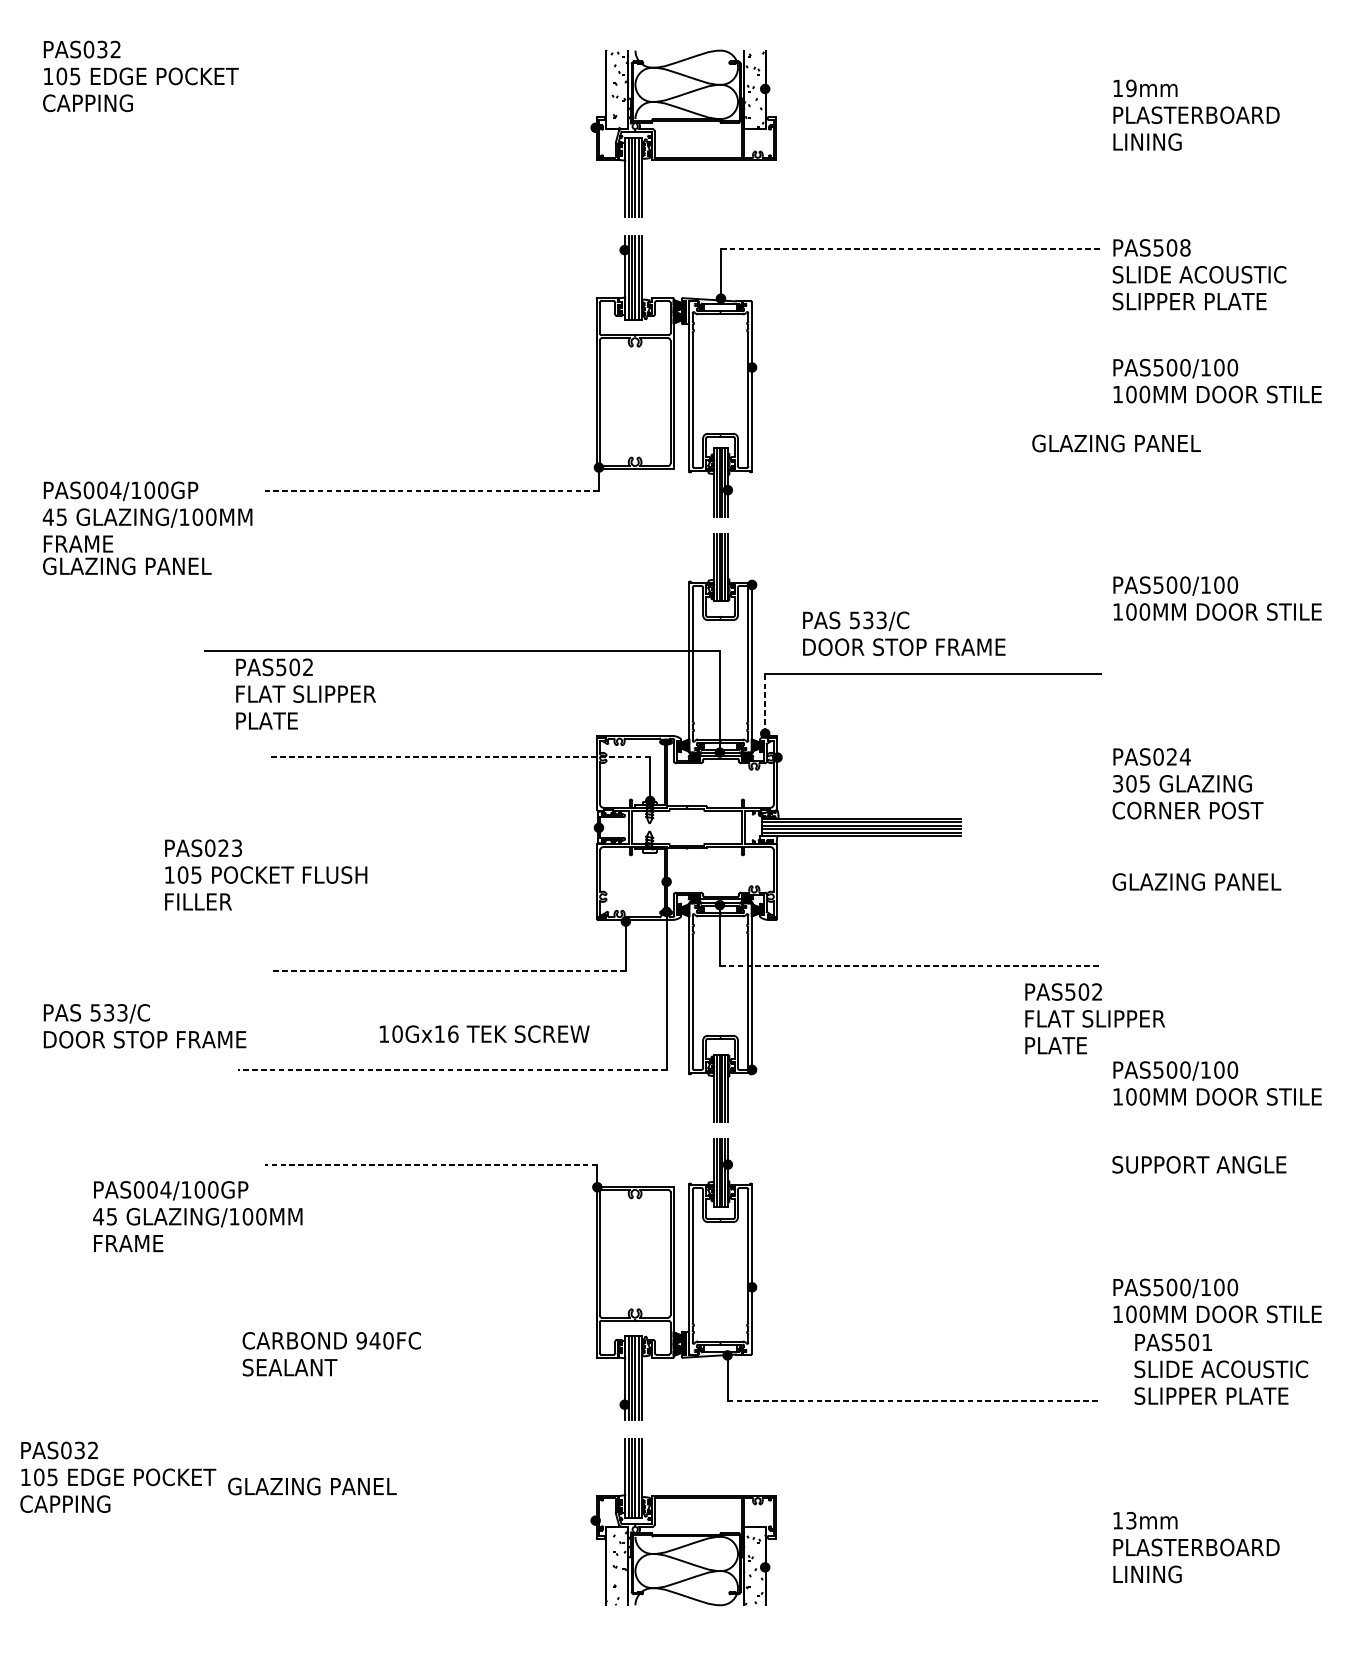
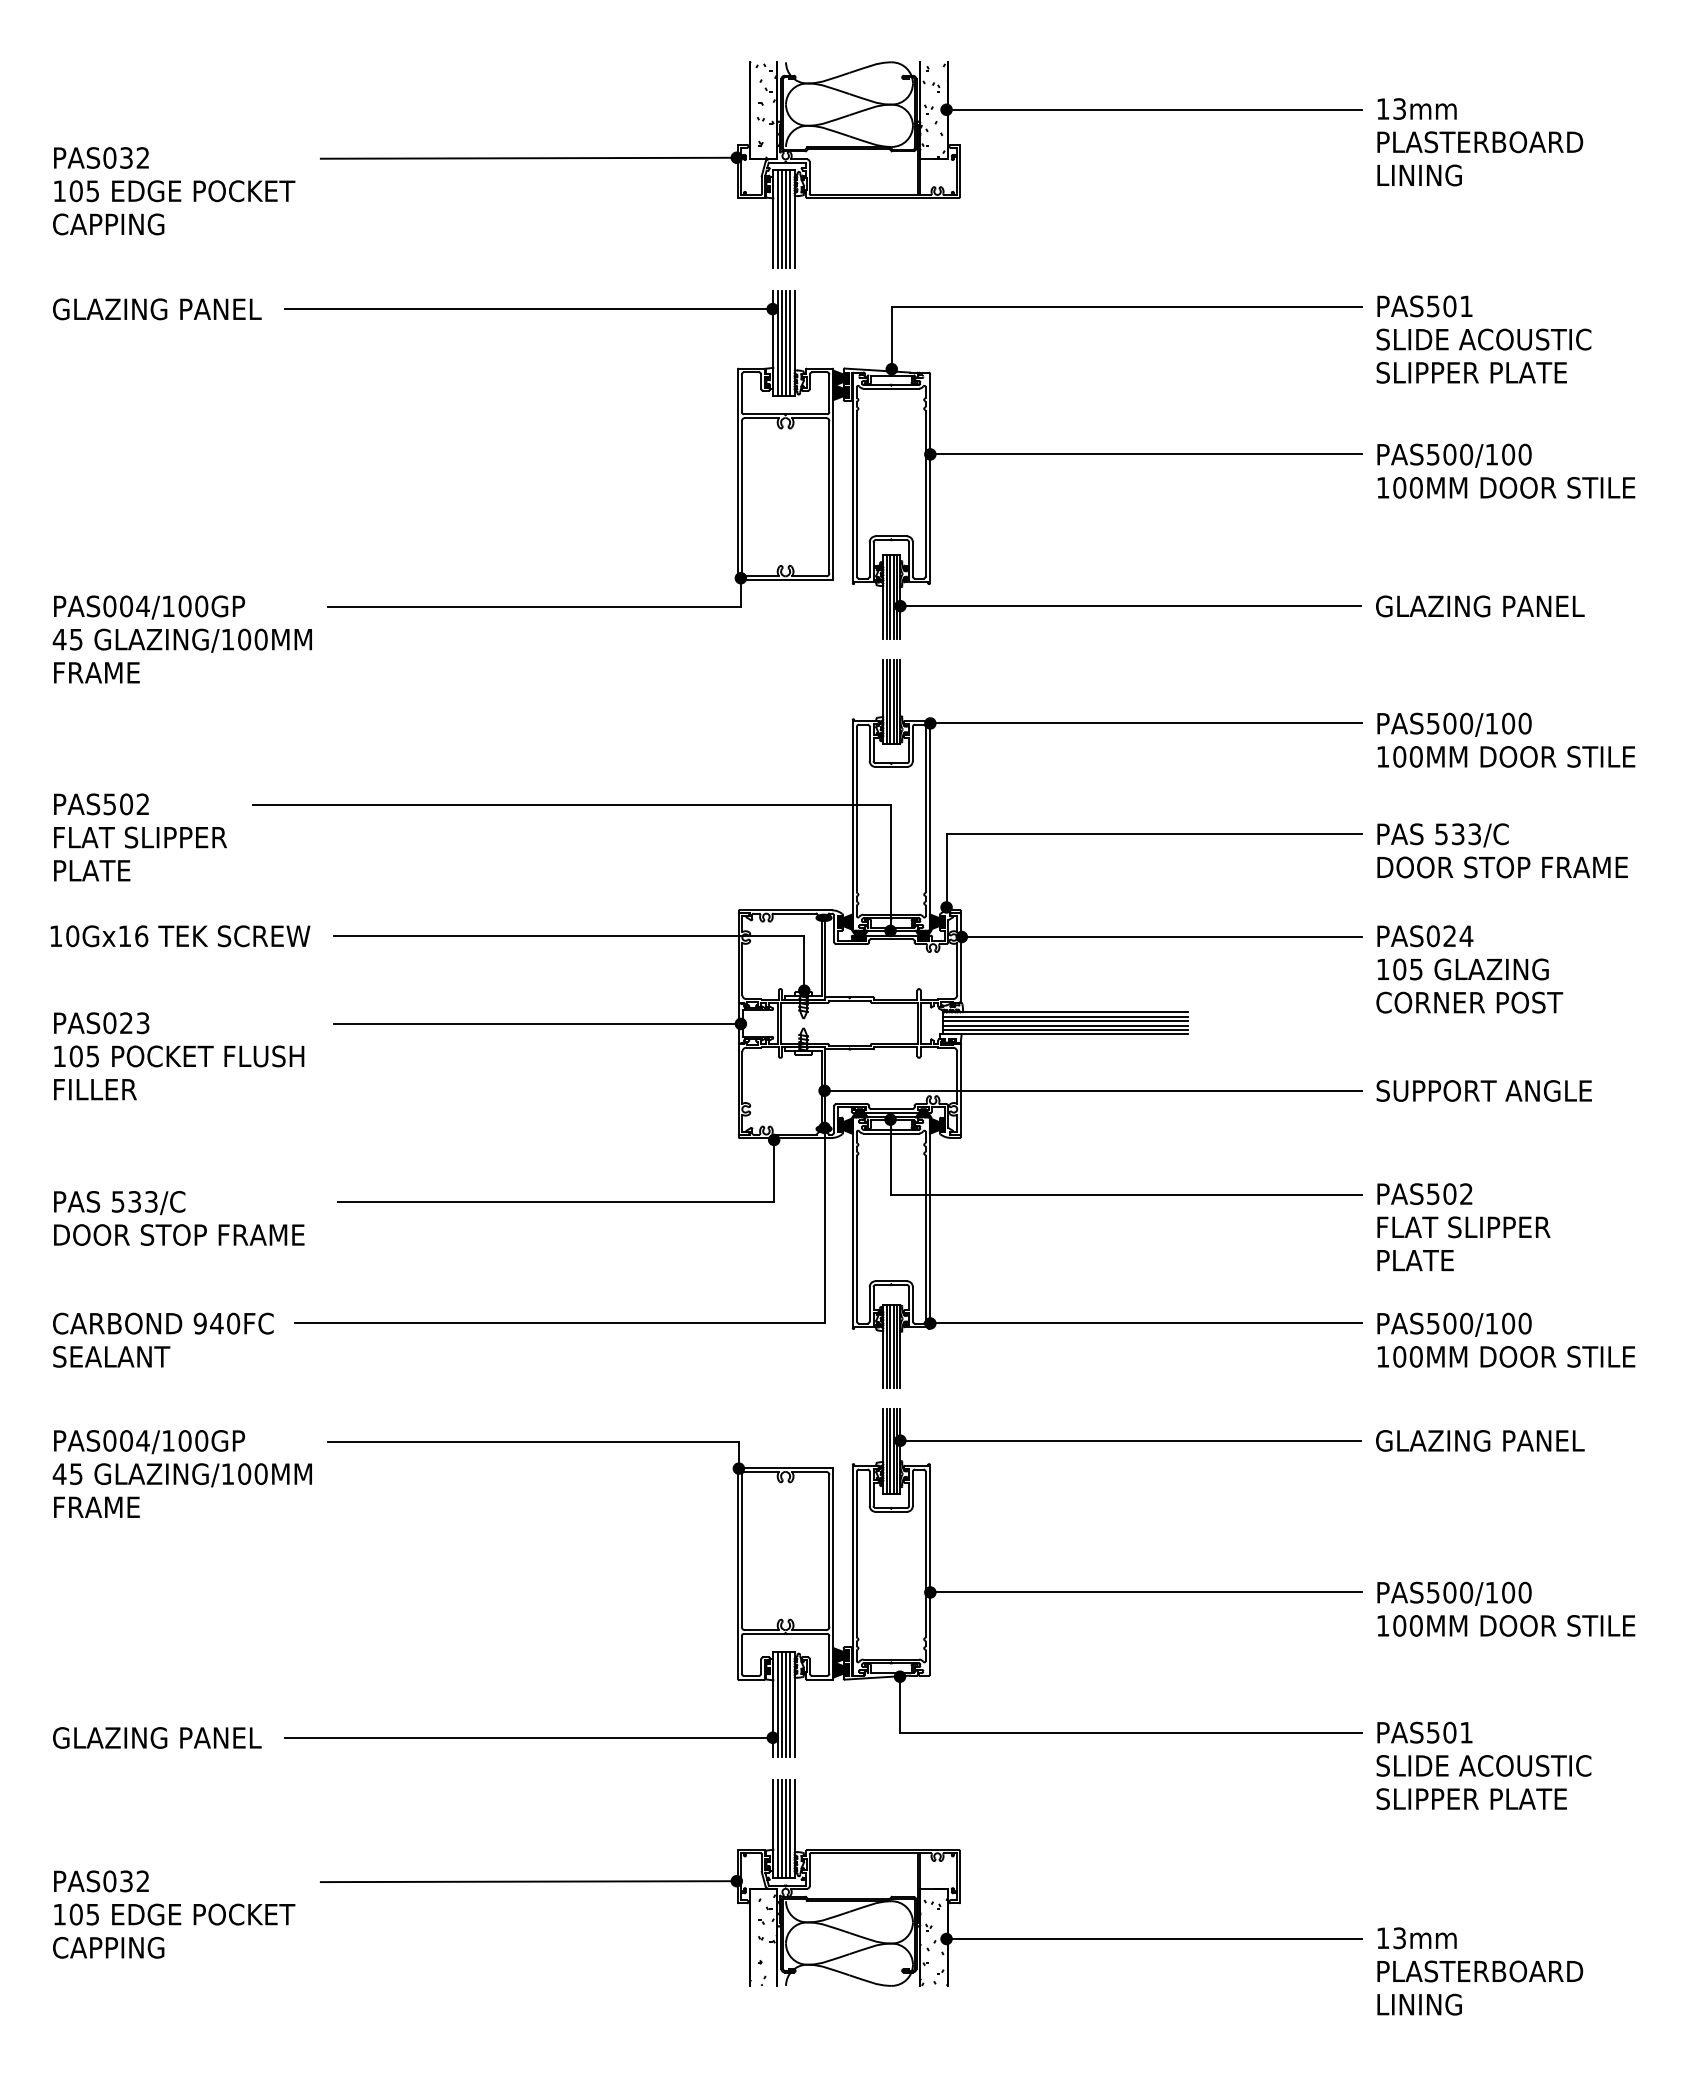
text: (141, 76) -> (174, 191), moved
text: (1131, 87) -> (1399, 108), 19mm -> 13mm
line: (932, 88) -> (1153, 109), added
line: (427, 127) -> (528, 157), added
text: (1185, 247) -> (1466, 306), PAS508 -> PAS501
line: (910, 248) -> (1126, 307), dashed -> solid
line: (427, 250) -> (528, 309), added
line: (925, 367) -> (1145, 454), added
text: (1116, 443) -> (1480, 606), moved
line: (913, 490) -> (1130, 606), added
line: (432, 491) -> (534, 607), dashed -> solid
text: (127, 566) -> (157, 309), moved
line: (925, 585) -> (1145, 723), added
text: (904, 633) -> (1502, 850), moved
text: (306, 694) -> (140, 837), moved
line: (765, 703) -> (946, 870), dashed -> solid
line: (459, 757) -> (568, 936), dashed -> solid
line: (938, 757) -> (1161, 937), added
text: (1117, 783) -> (1382, 969), 305 -> 105
line: (433, 827) -> (536, 1023), added
text: (266, 875) -> (179, 1056), moved
line: (883, 881) -> (1092, 1090), added
text: (1199, 881) -> (1483, 1090), GLAZING PANEL -> SUPPORT ANGLE
line: (910, 965) -> (1126, 1194), dashed -> solid
line: (449, 971) -> (555, 1201), dashed -> solid
text: (1094, 1019) -> (1463, 1227), moved
text: (145, 1026) -> (179, 1218), moved
text: (484, 1034) -> (180, 936), moved
line: (452, 1069) -> (559, 1323), dashed -> solid
line: (925, 1069) -> (1145, 1323), added
line: (913, 1164) -> (1130, 1440), added
text: (1199, 1164) -> (1483, 1440), SUPPORT ANGLE -> GLAZING PANEL
line: (431, 1165) -> (533, 1441), dashed -> solid
text: (196, 1216) -> (181, 1473), moved
line: (925, 1287) -> (1145, 1592), added
text: (331, 1353) -> (163, 1339), moved
text: (1220, 1368) -> (1483, 1765), moved
line: (913, 1401) -> (1130, 1733), dashed -> solid
line: (427, 1404) -> (528, 1737), added
text: (118, 1477) -> (174, 1914), moved
text: (312, 1486) -> (157, 1737), moved
line: (427, 1520) -> (528, 1881), added
text: (1196, 1547) -> (1480, 1971), moved
line: (932, 1567) -> (1153, 1939), added

